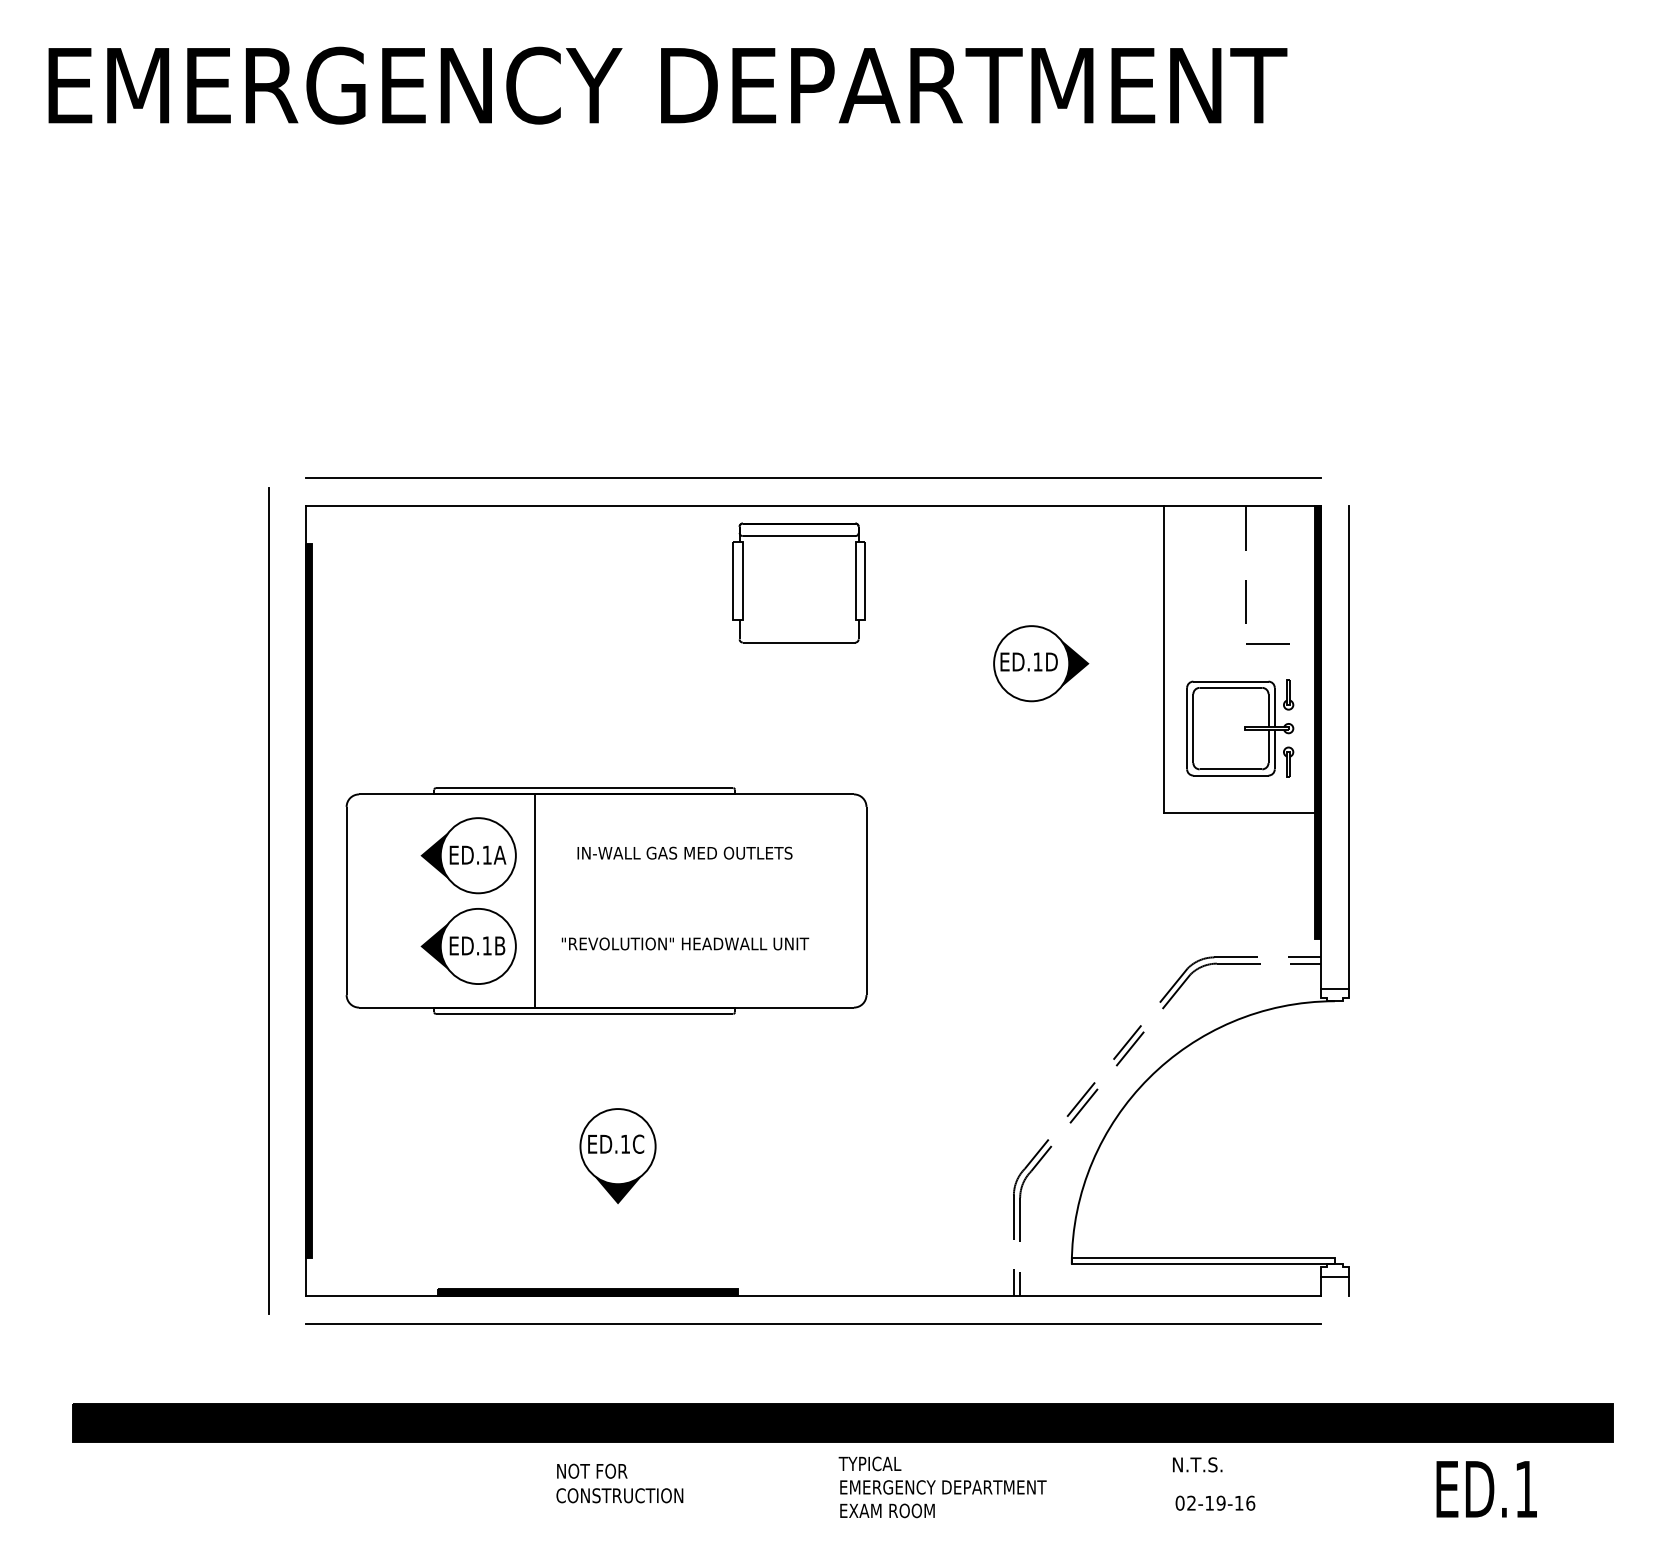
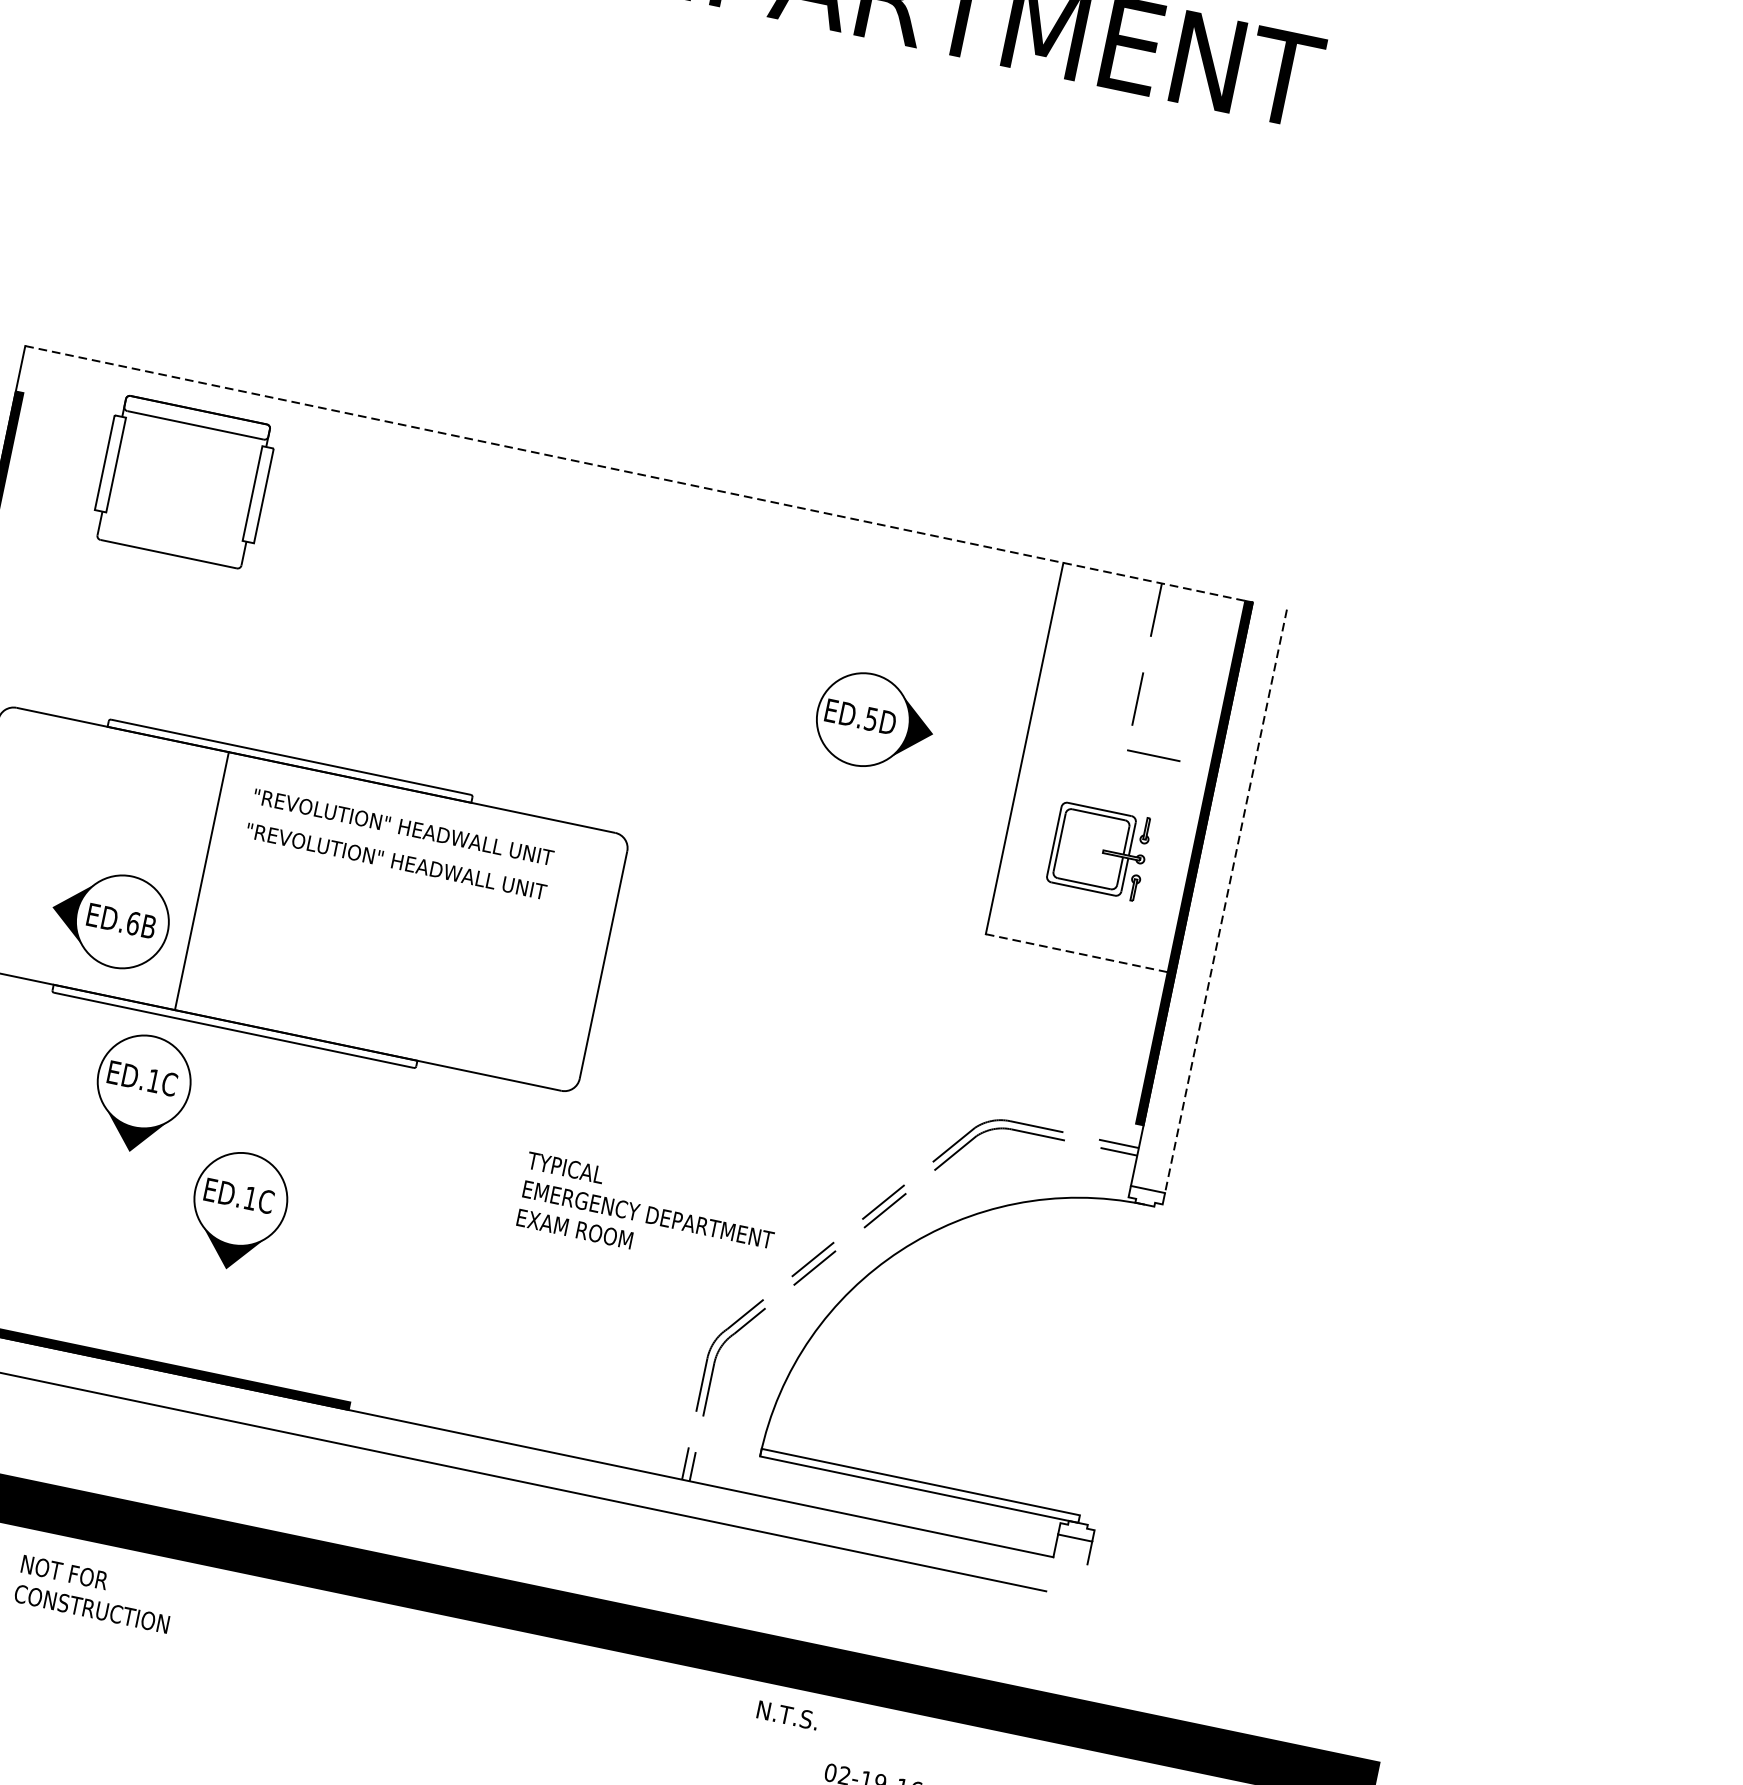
line: (813, 478) -> (646, 440), removed
line: (813, 506) -> (639, 474), solid -> dashed
part: (798, 582) -> (183, 481), moved
text: (1037, 661) -> (870, 718), ED.1D -> ED.5D
part: (1240, 728) -> (1099, 850), size x0.7
line: (1348, 748) -> (1225, 902), solid -> dashed
line: (1243, 813) -> (1081, 954), solid -> dashed
text: (685, 852) -> (396, 860), IN-WALL GAS MED OUTLETS -> "REVOLUTION" HEADWALL UNIT
part: (468, 855) -> (133, 809), removed
text: (685, 943) -> (403, 826), moved
text: (487, 945) -> (133, 923), ED.1B -> ED.6B
part: (521, 1079) -> (141, 1093), added
text: (1197, 1464) -> (787, 1714), moved
text: (619, 1483) -> (94, 1594), moved
text: (942, 1487) -> (647, 1214), moved

